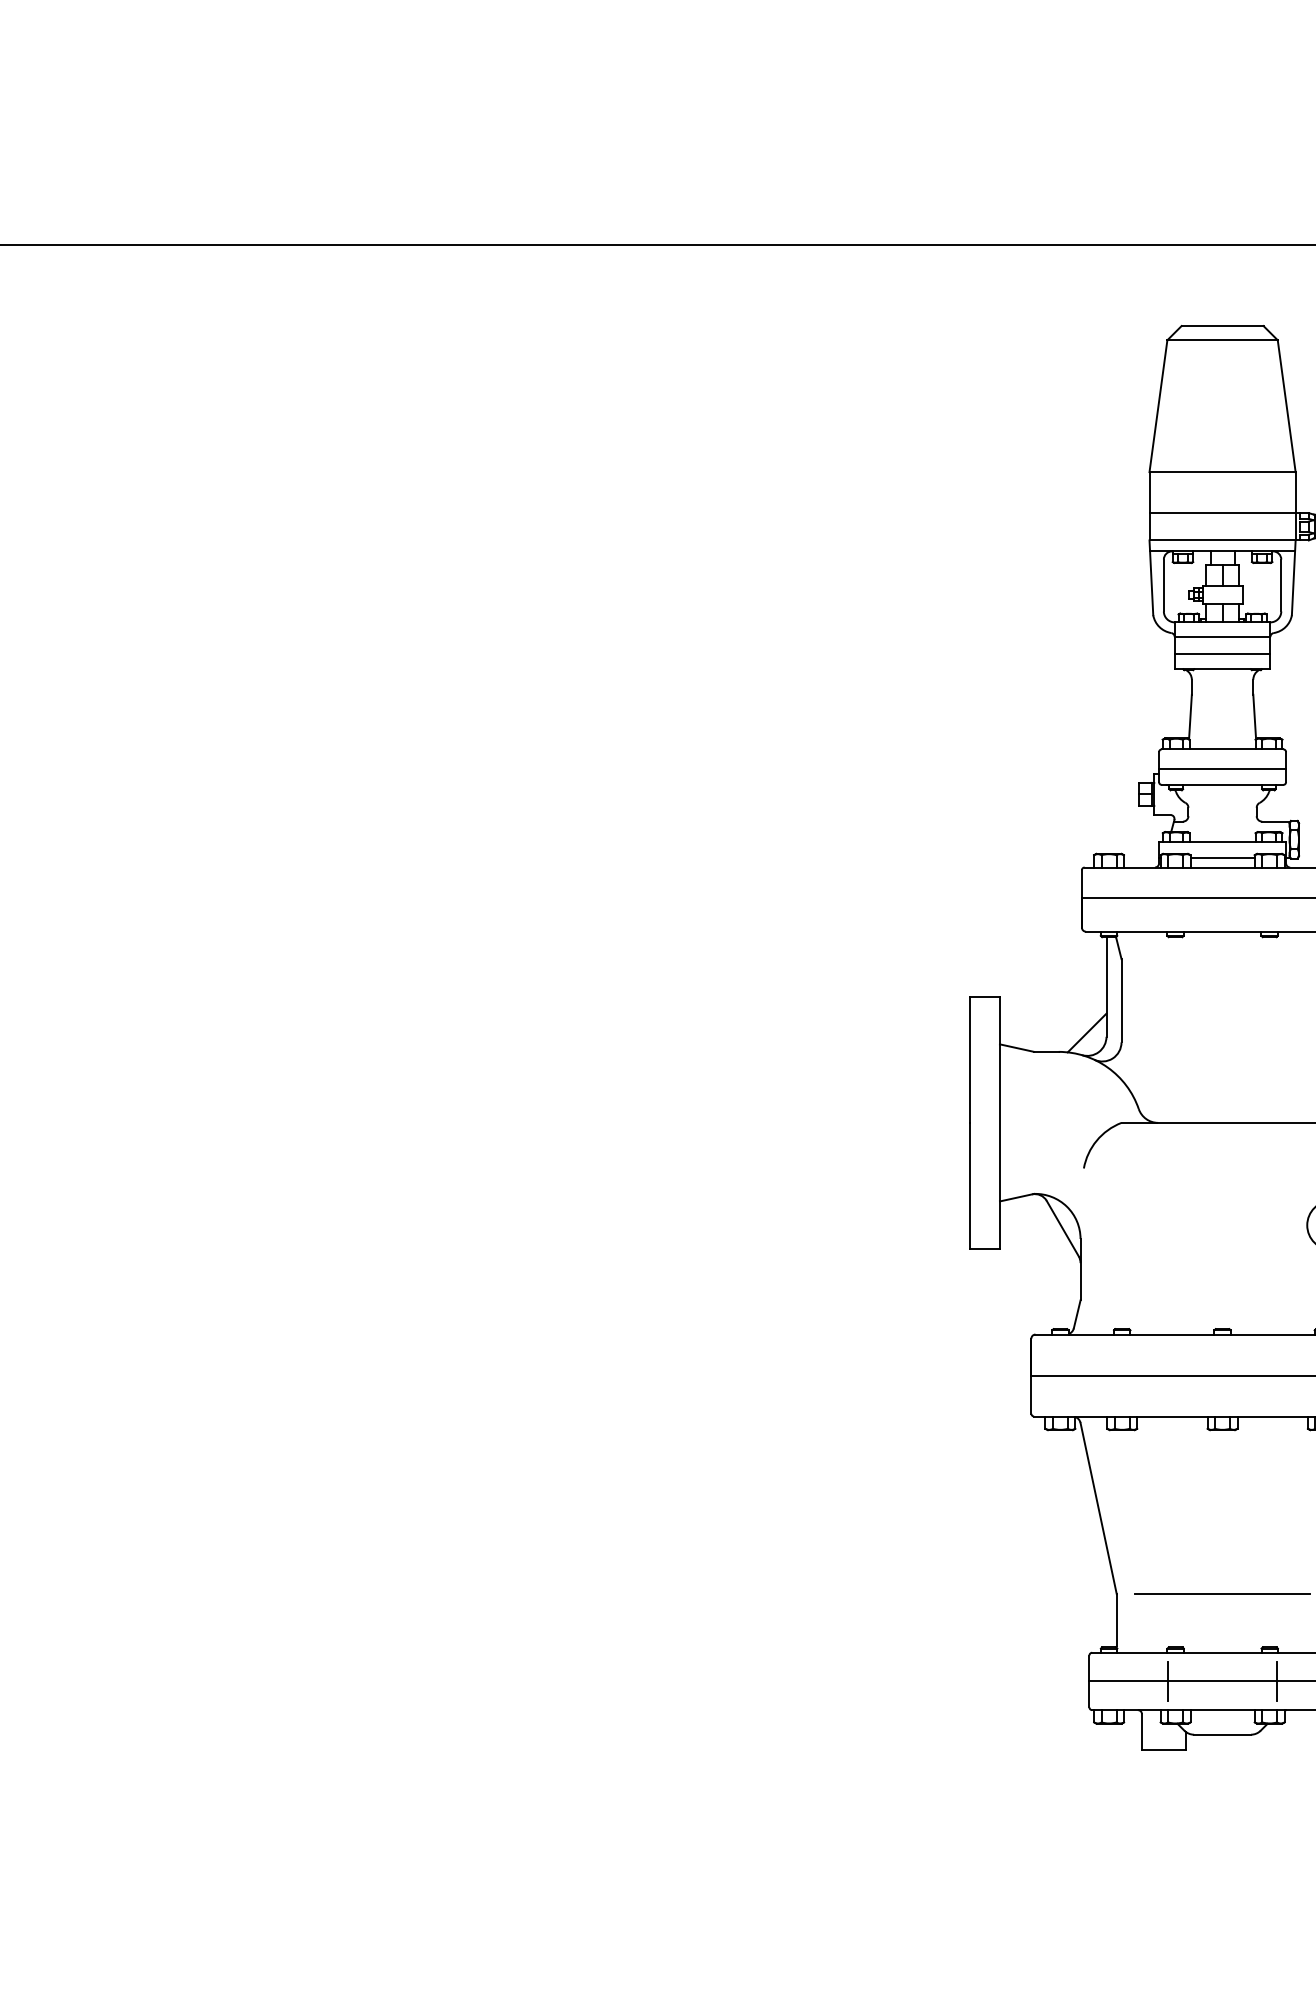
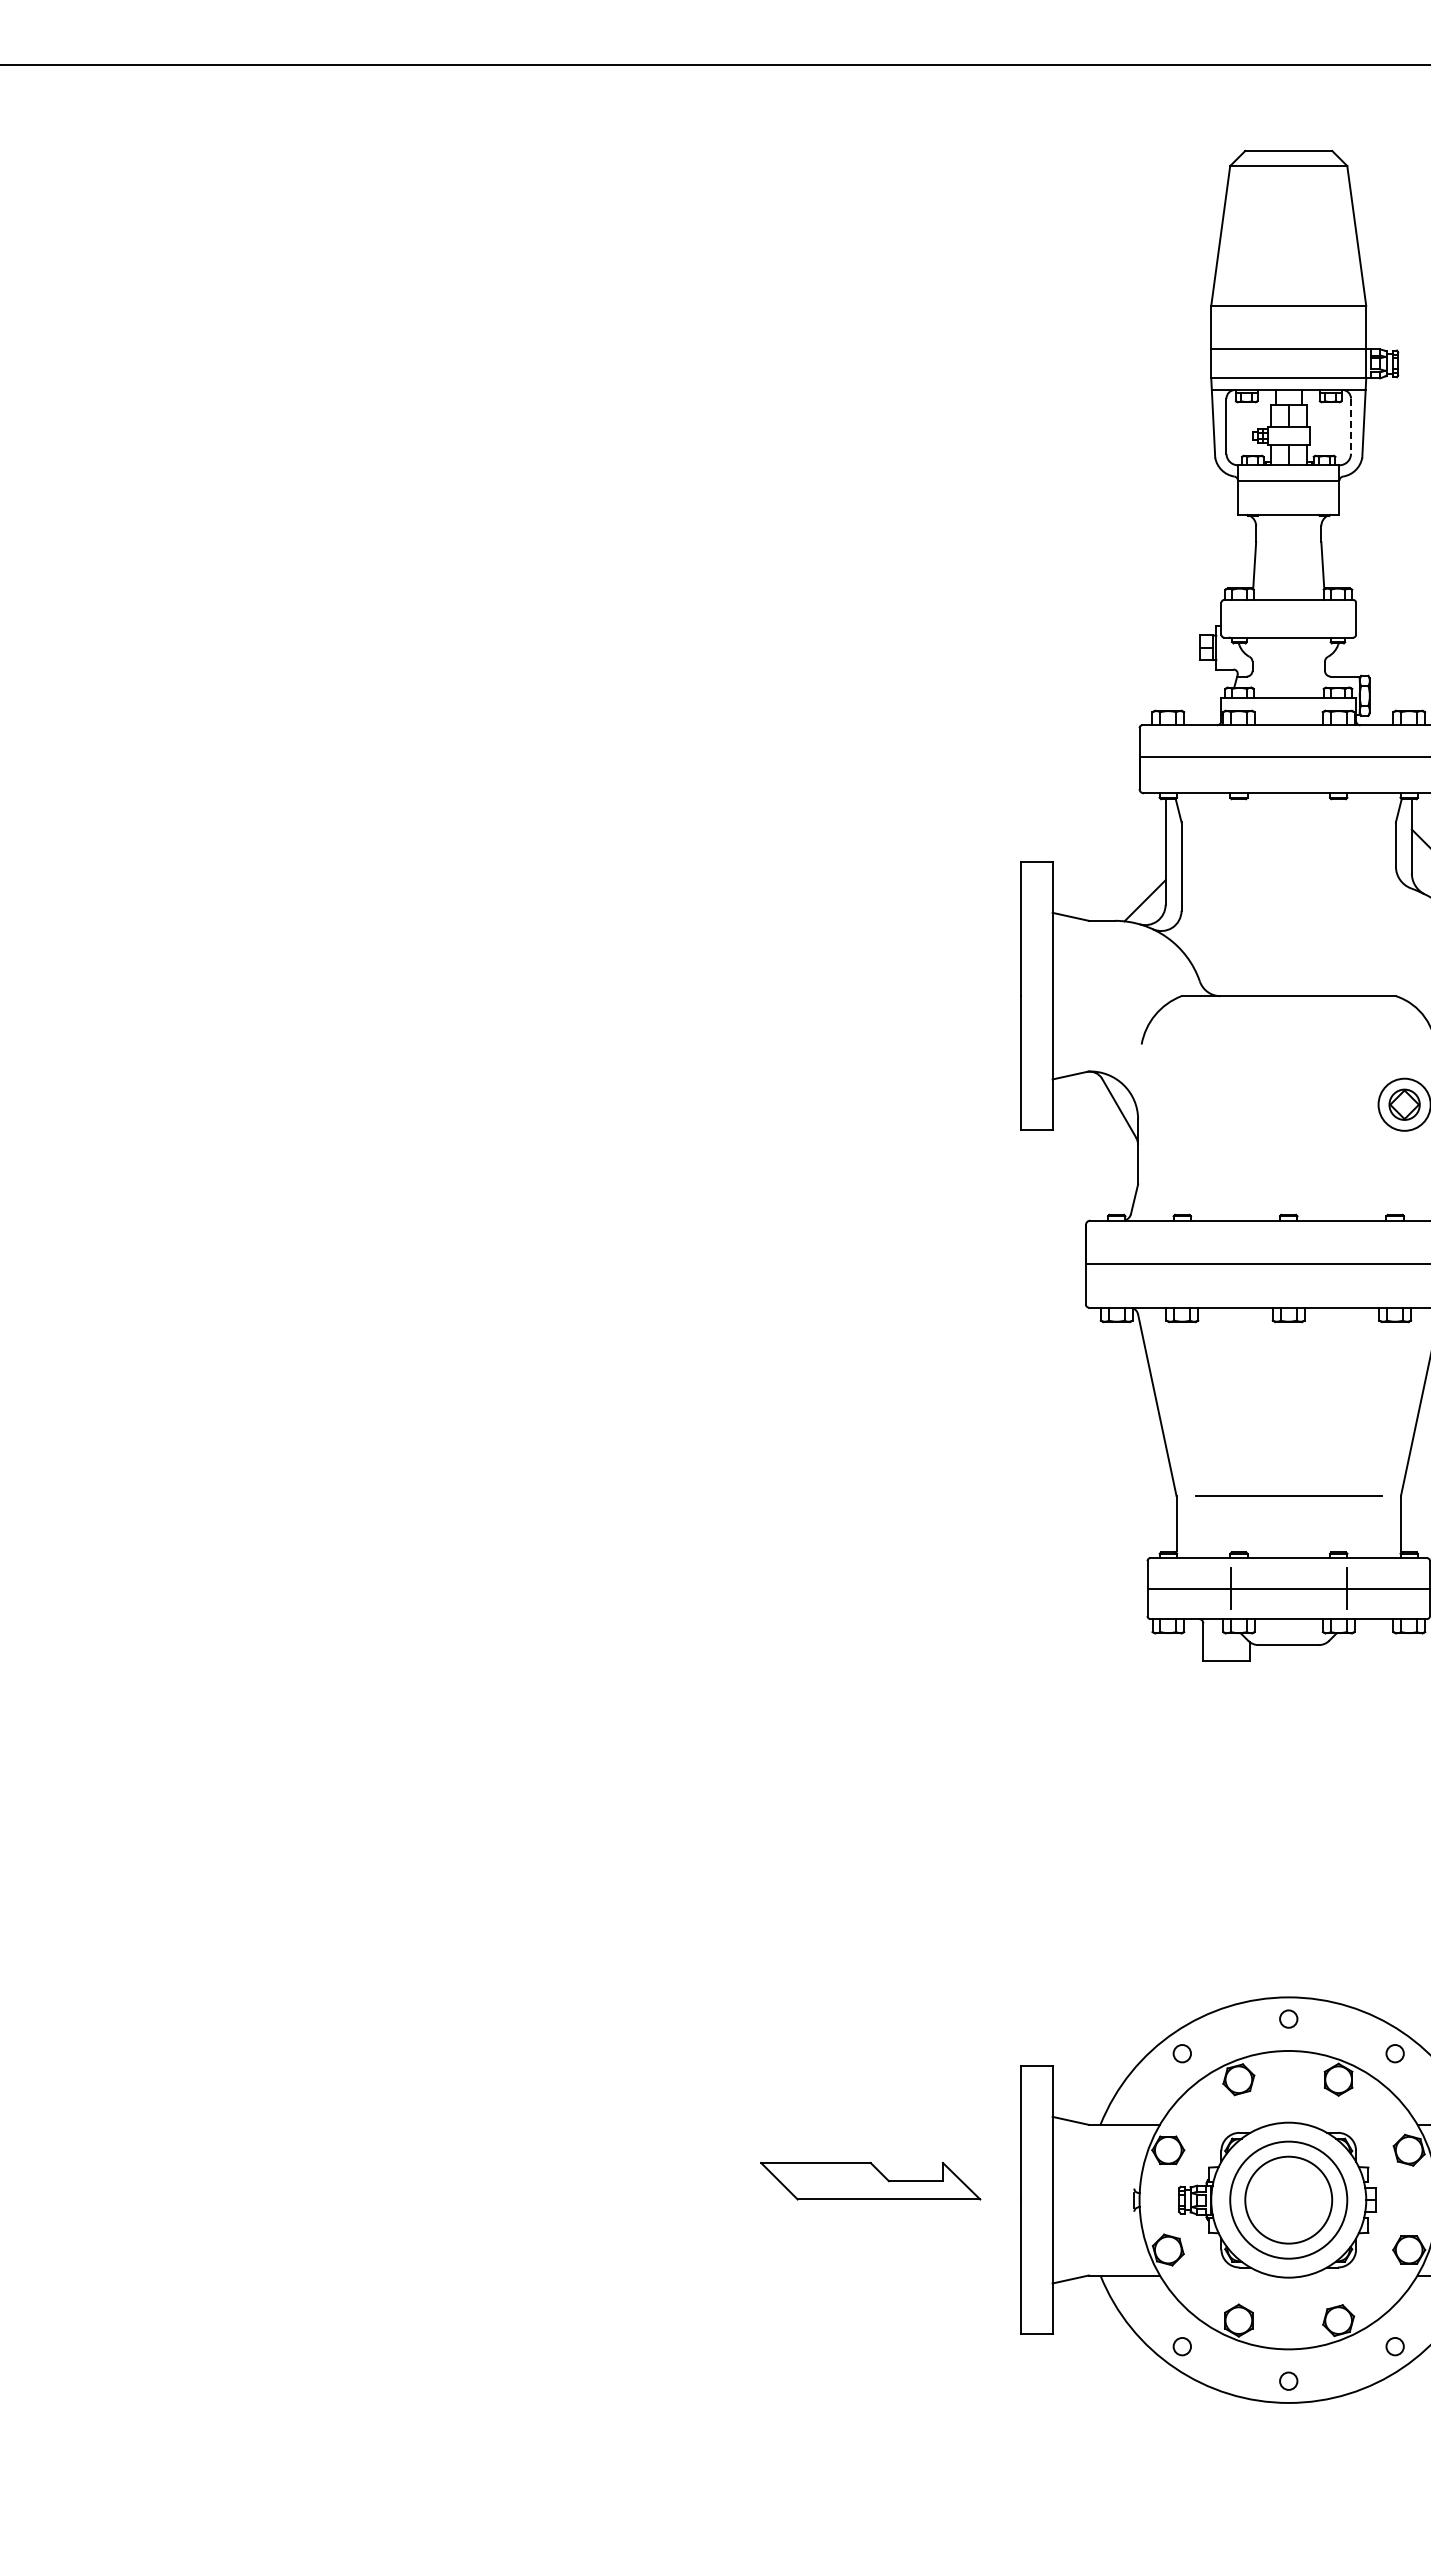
line: (1281, 585) -> (1351, 426), solid -> dashed
line: (1222, 653) -> (1288, 498), removed
line: (1222, 768) -> (1288, 620), removed
line: (1222, 858) -> (1288, 715), removed

